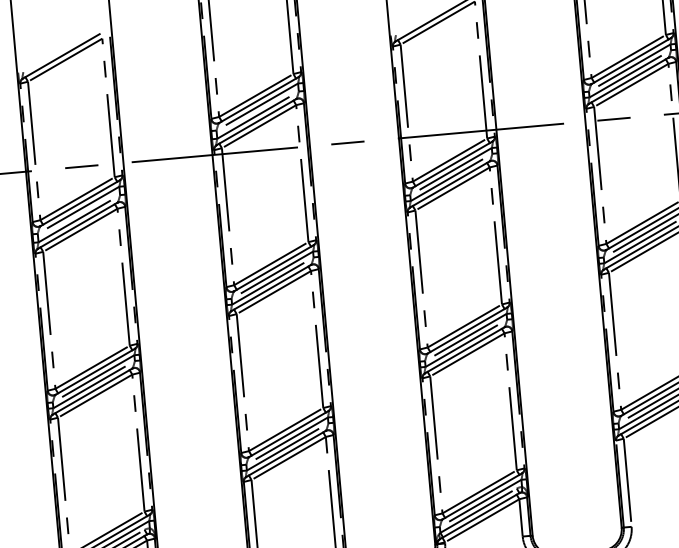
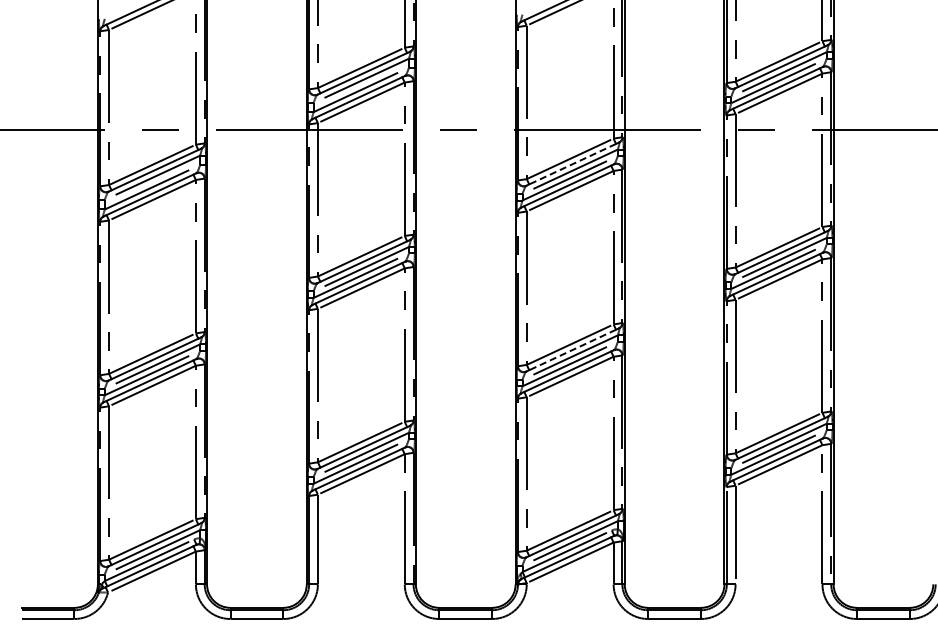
line: (452, 164) -> (572, 164), solid -> dashed
line: (467, 330) -> (572, 349), solid -> dashed

